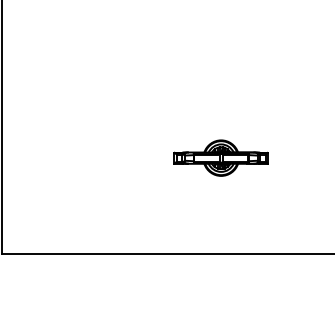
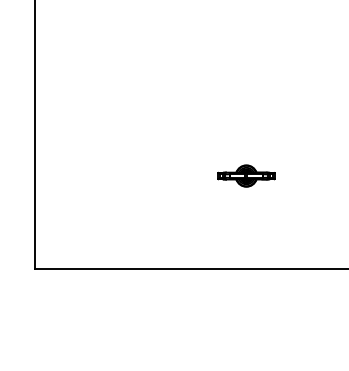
part: (221, 157) -> (246, 175), size x0.62

